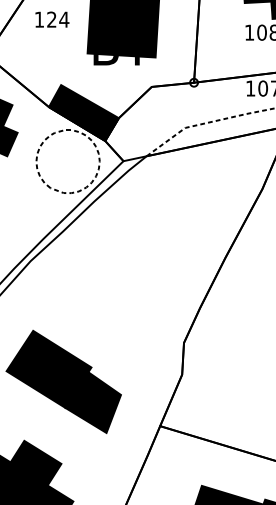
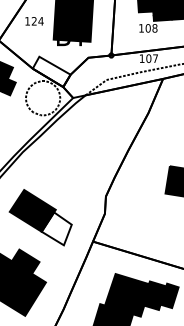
fill: (83, 112) -> (51, 71), removed
fill: (92, 401) -> (56, 228), removed

